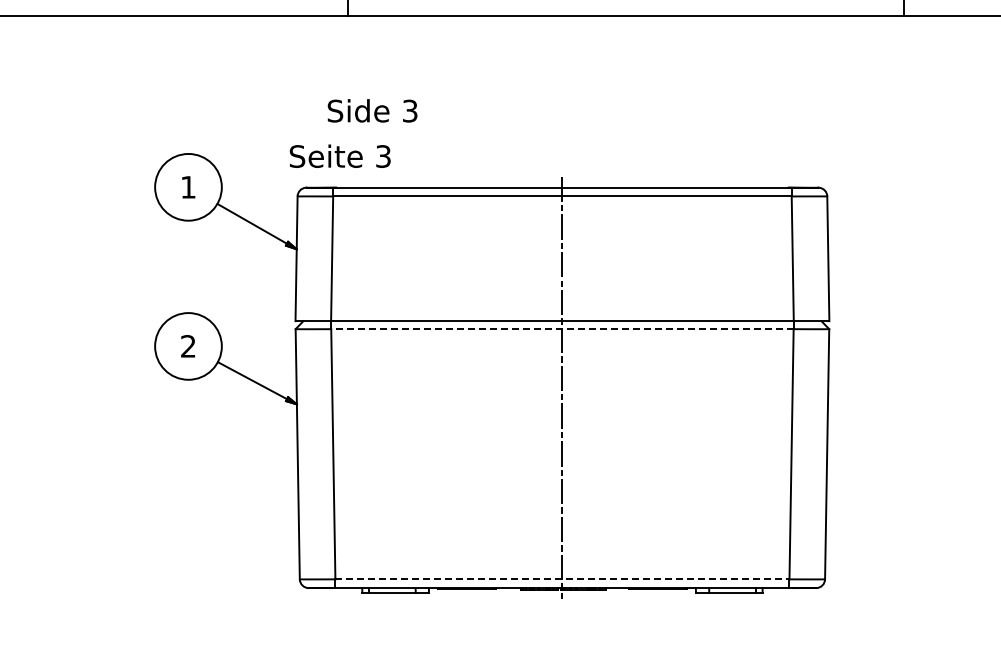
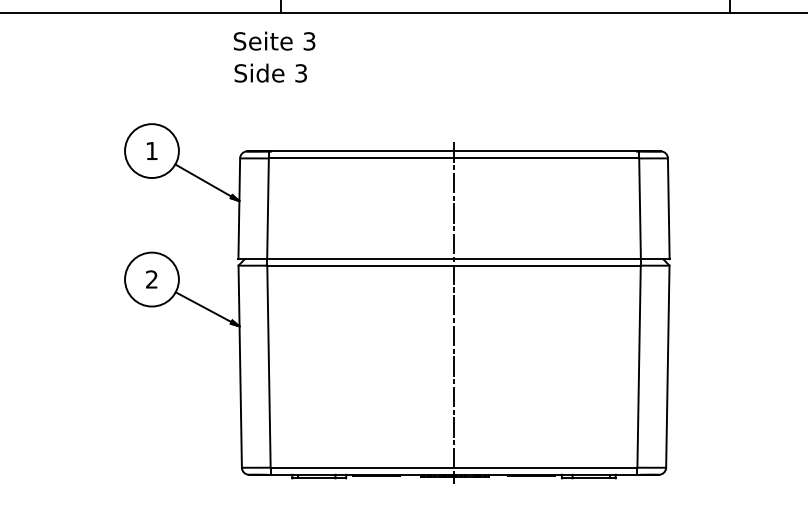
text: (372, 110) -> (270, 72), moved
text: (339, 155) -> (273, 40), moved
line: (561, 329) -> (453, 265), dashed -> solid
line: (562, 579) -> (454, 467), dashed -> solid

